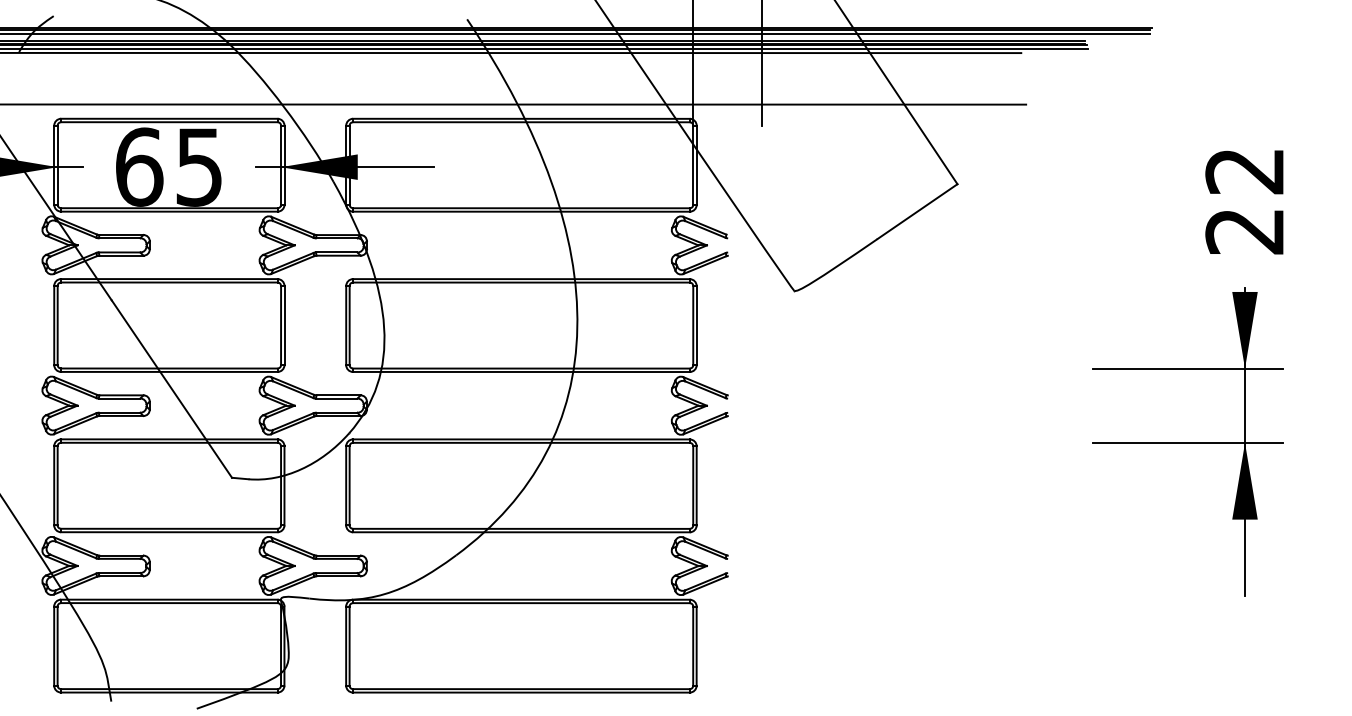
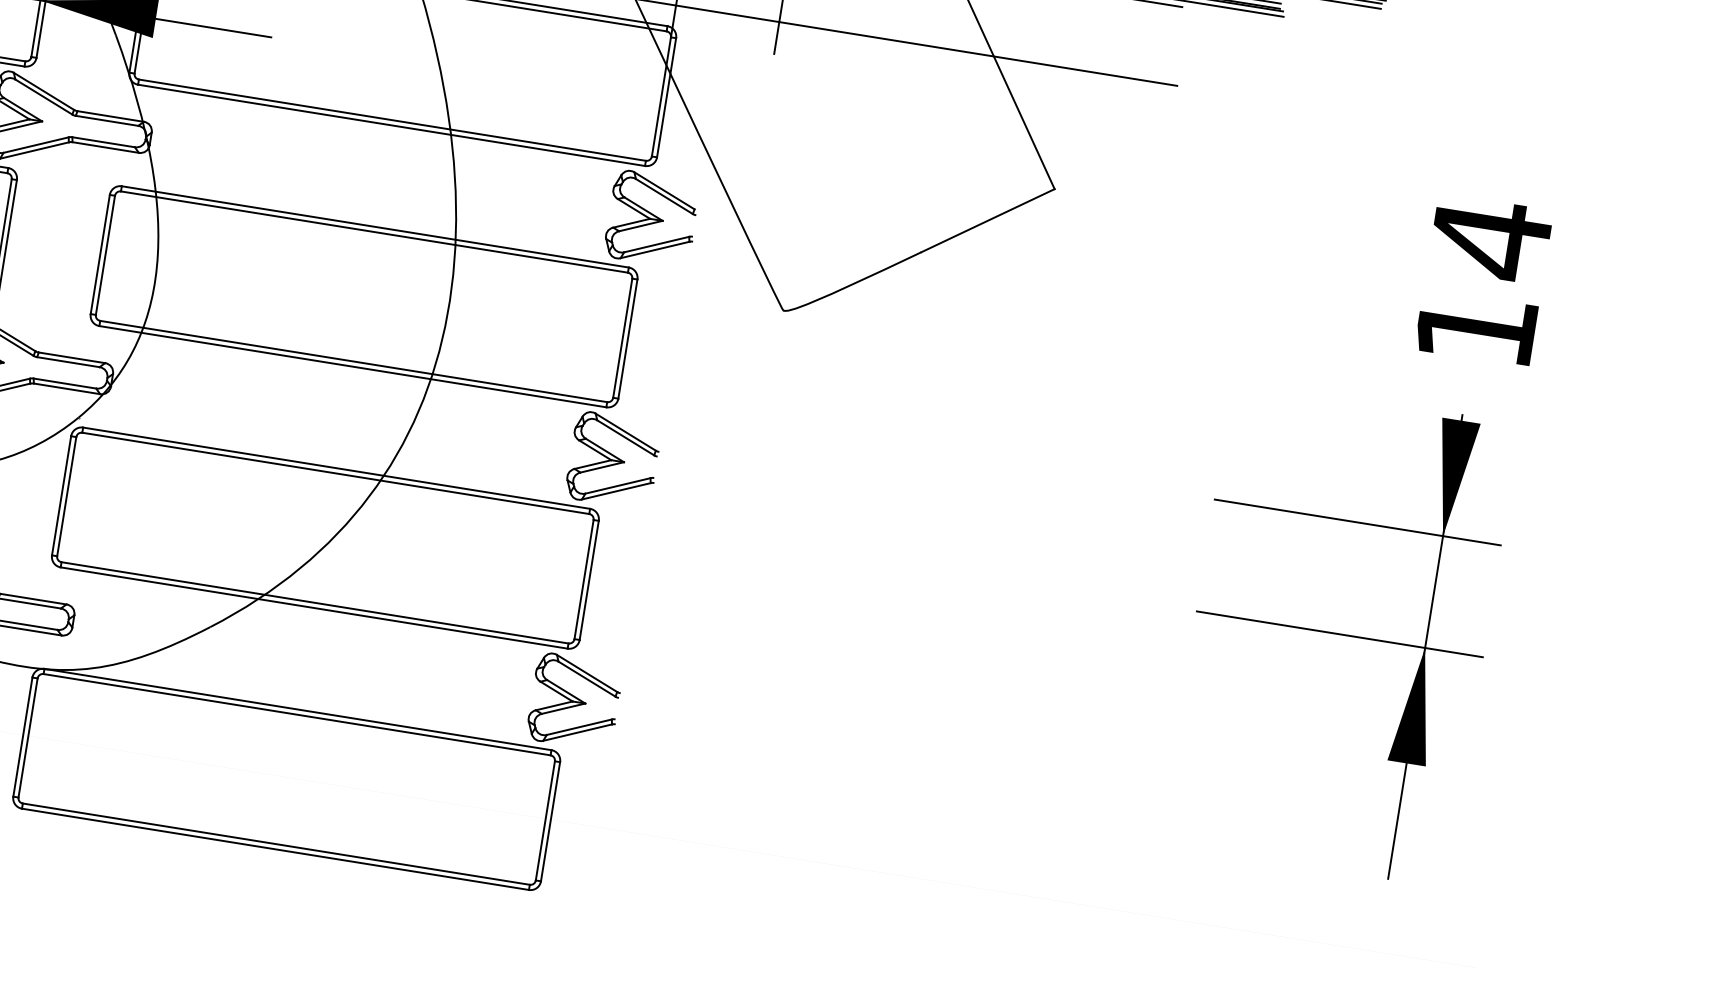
text: (1244, 200) -> (1482, 282), 22 -> 14

